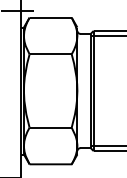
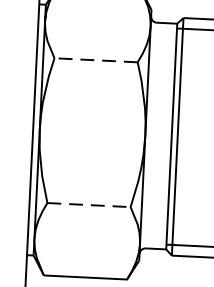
line: (50, 54) -> (95, 60), solid -> dashed
line: (51, 127) -> (90, 204), solid -> dashed

